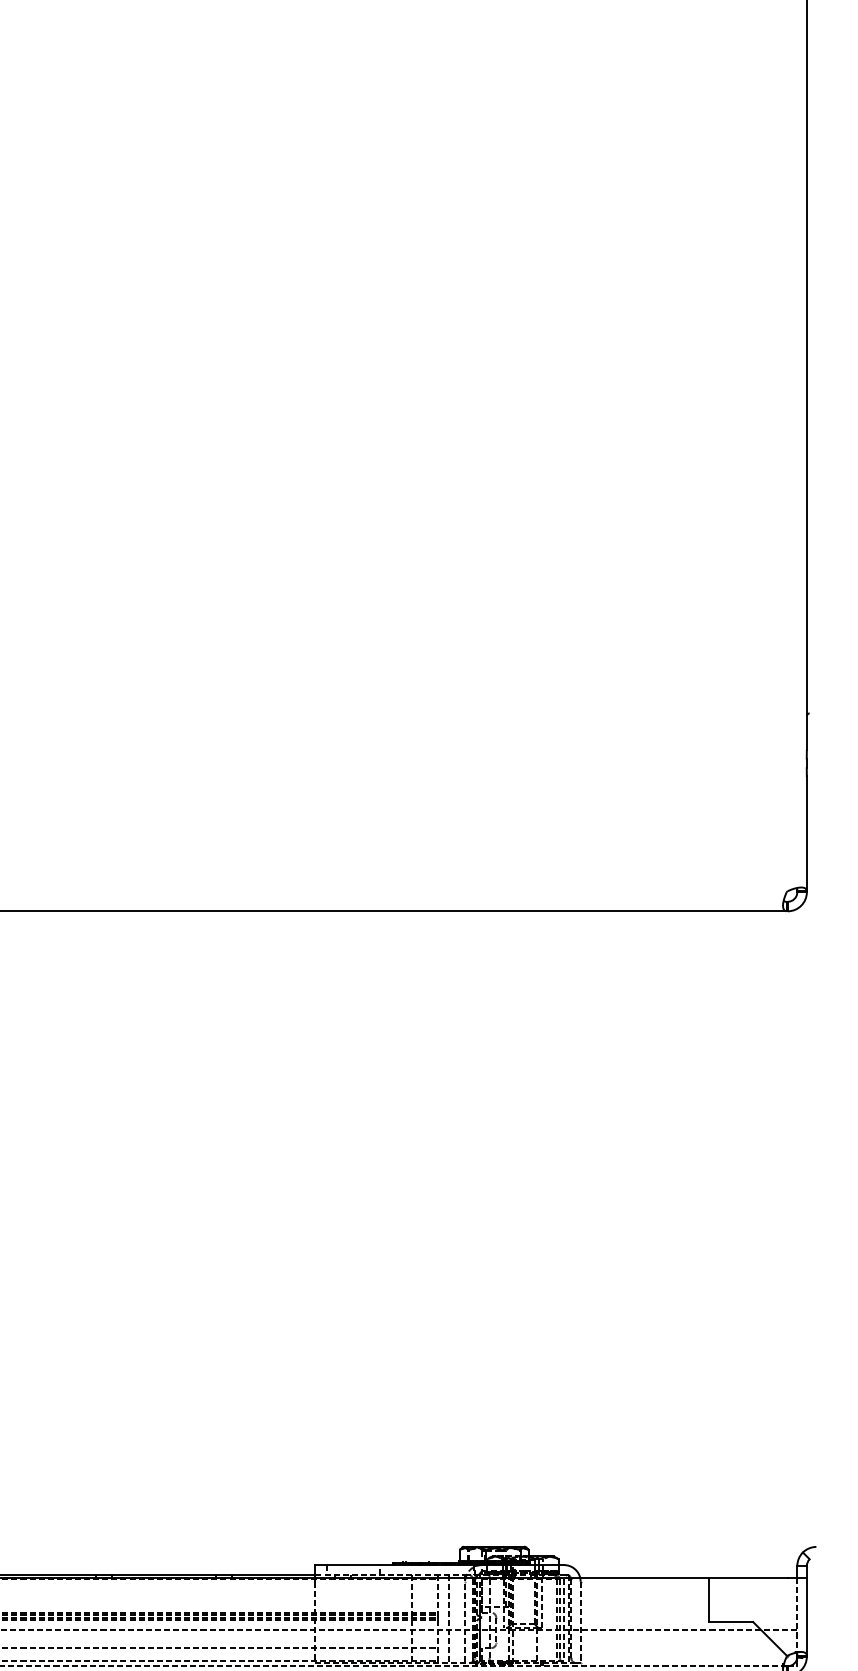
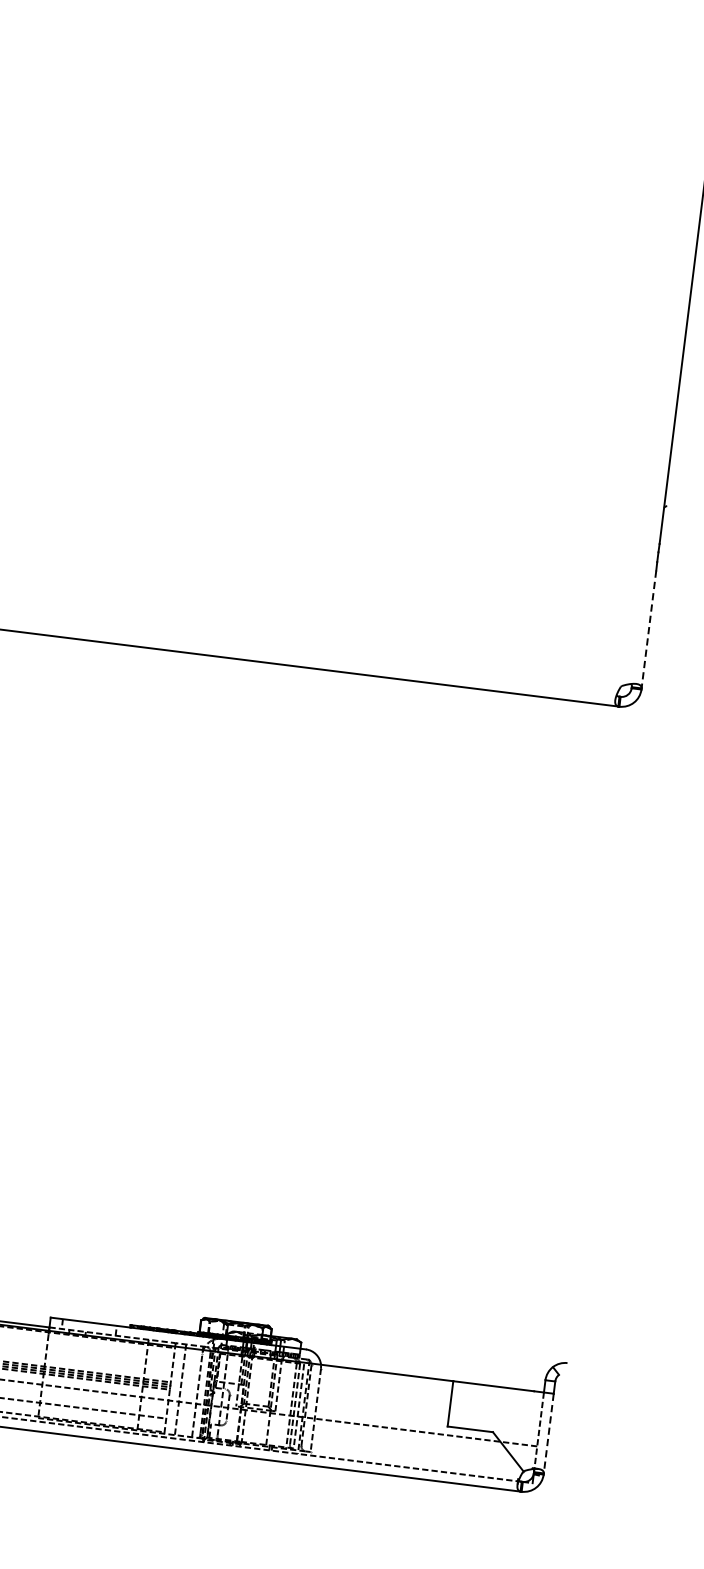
line: (806, 834) -> (648, 630), solid -> dashed
line: (806, 1616) -> (548, 1433), solid -> dashed

